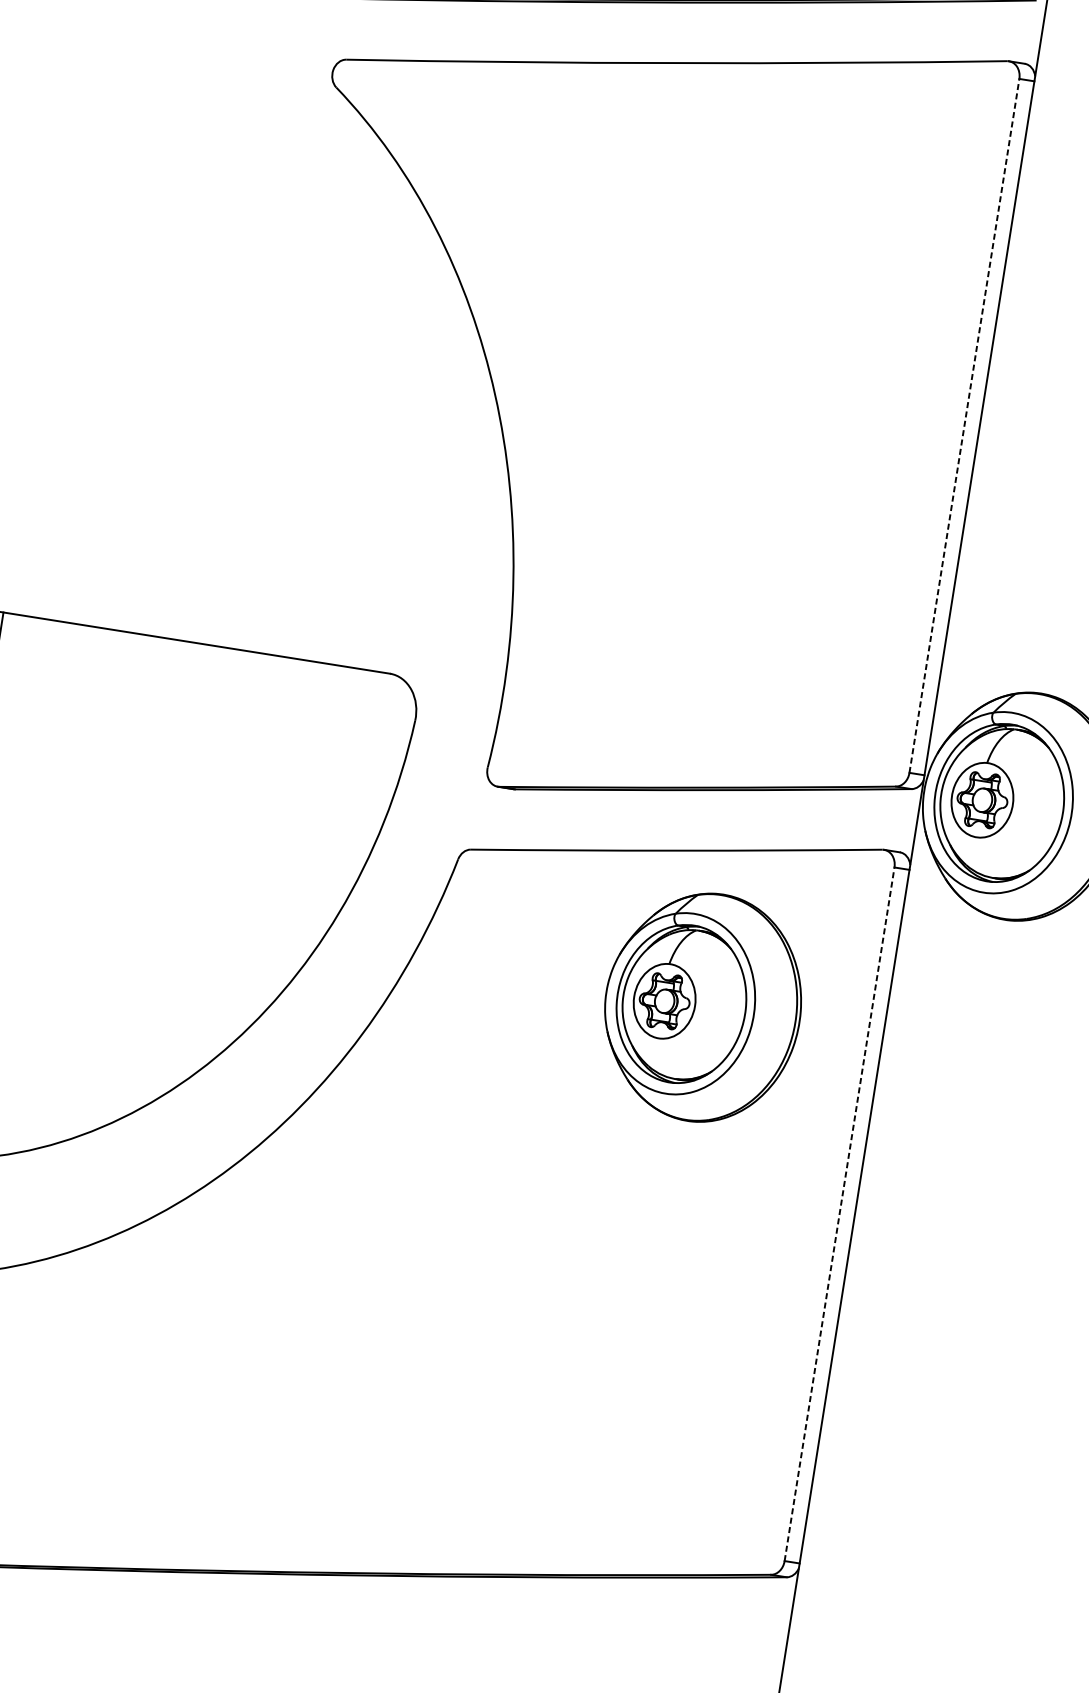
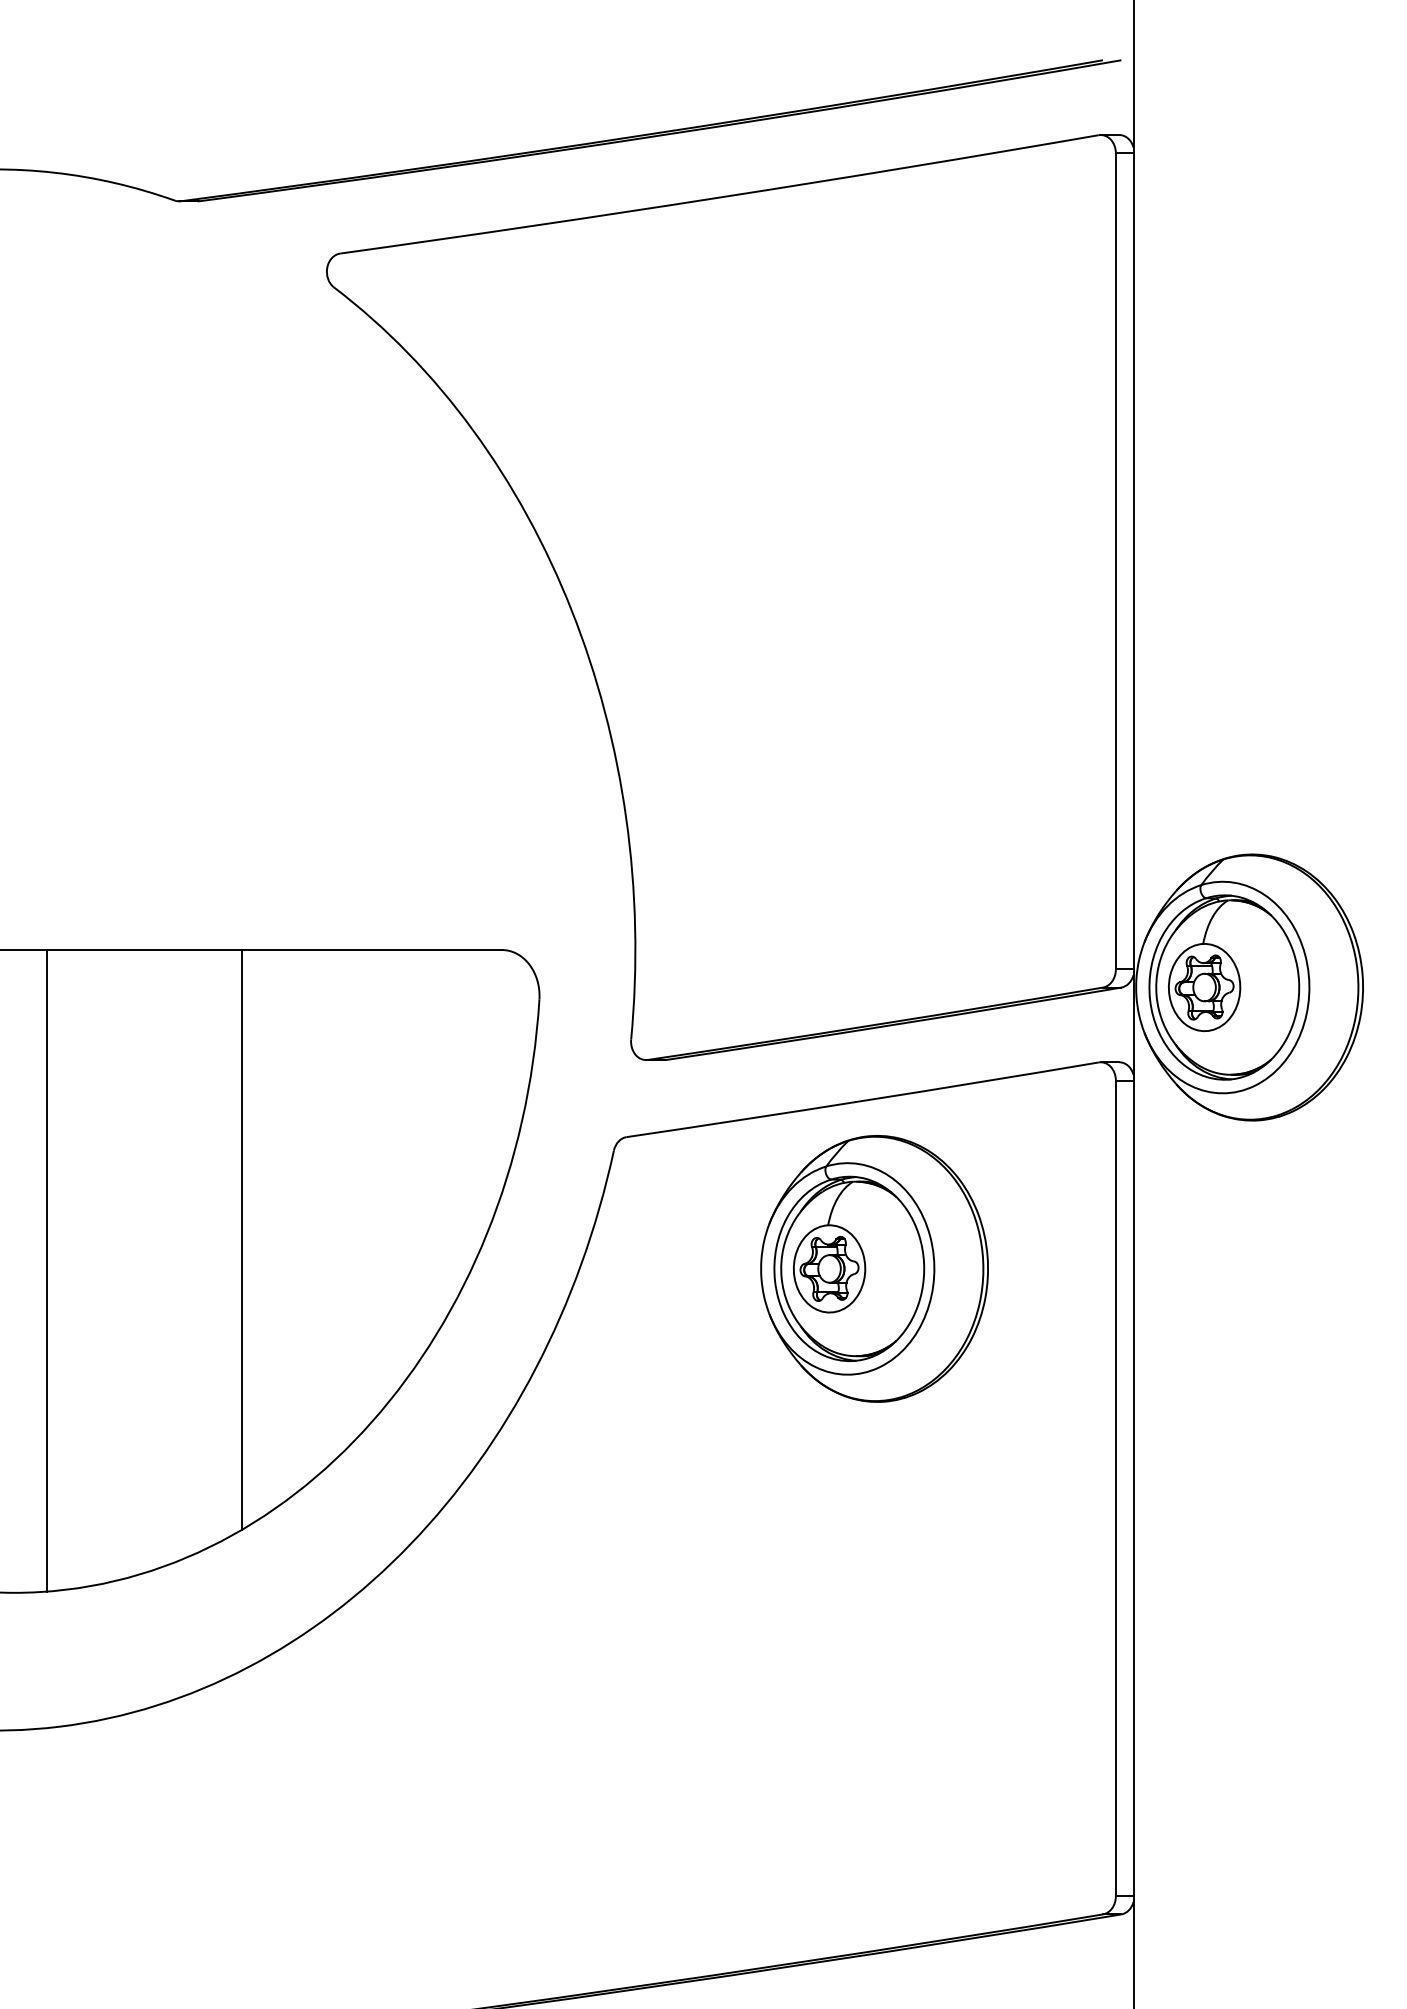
line: (964, 425) -> (1115, 560), dashed -> solid
line: (129, 884) -> (241, 1239), added
part: (702, 1007) -> (874, 1268), moved
line: (839, 1214) -> (1115, 1488), dashed -> solid

